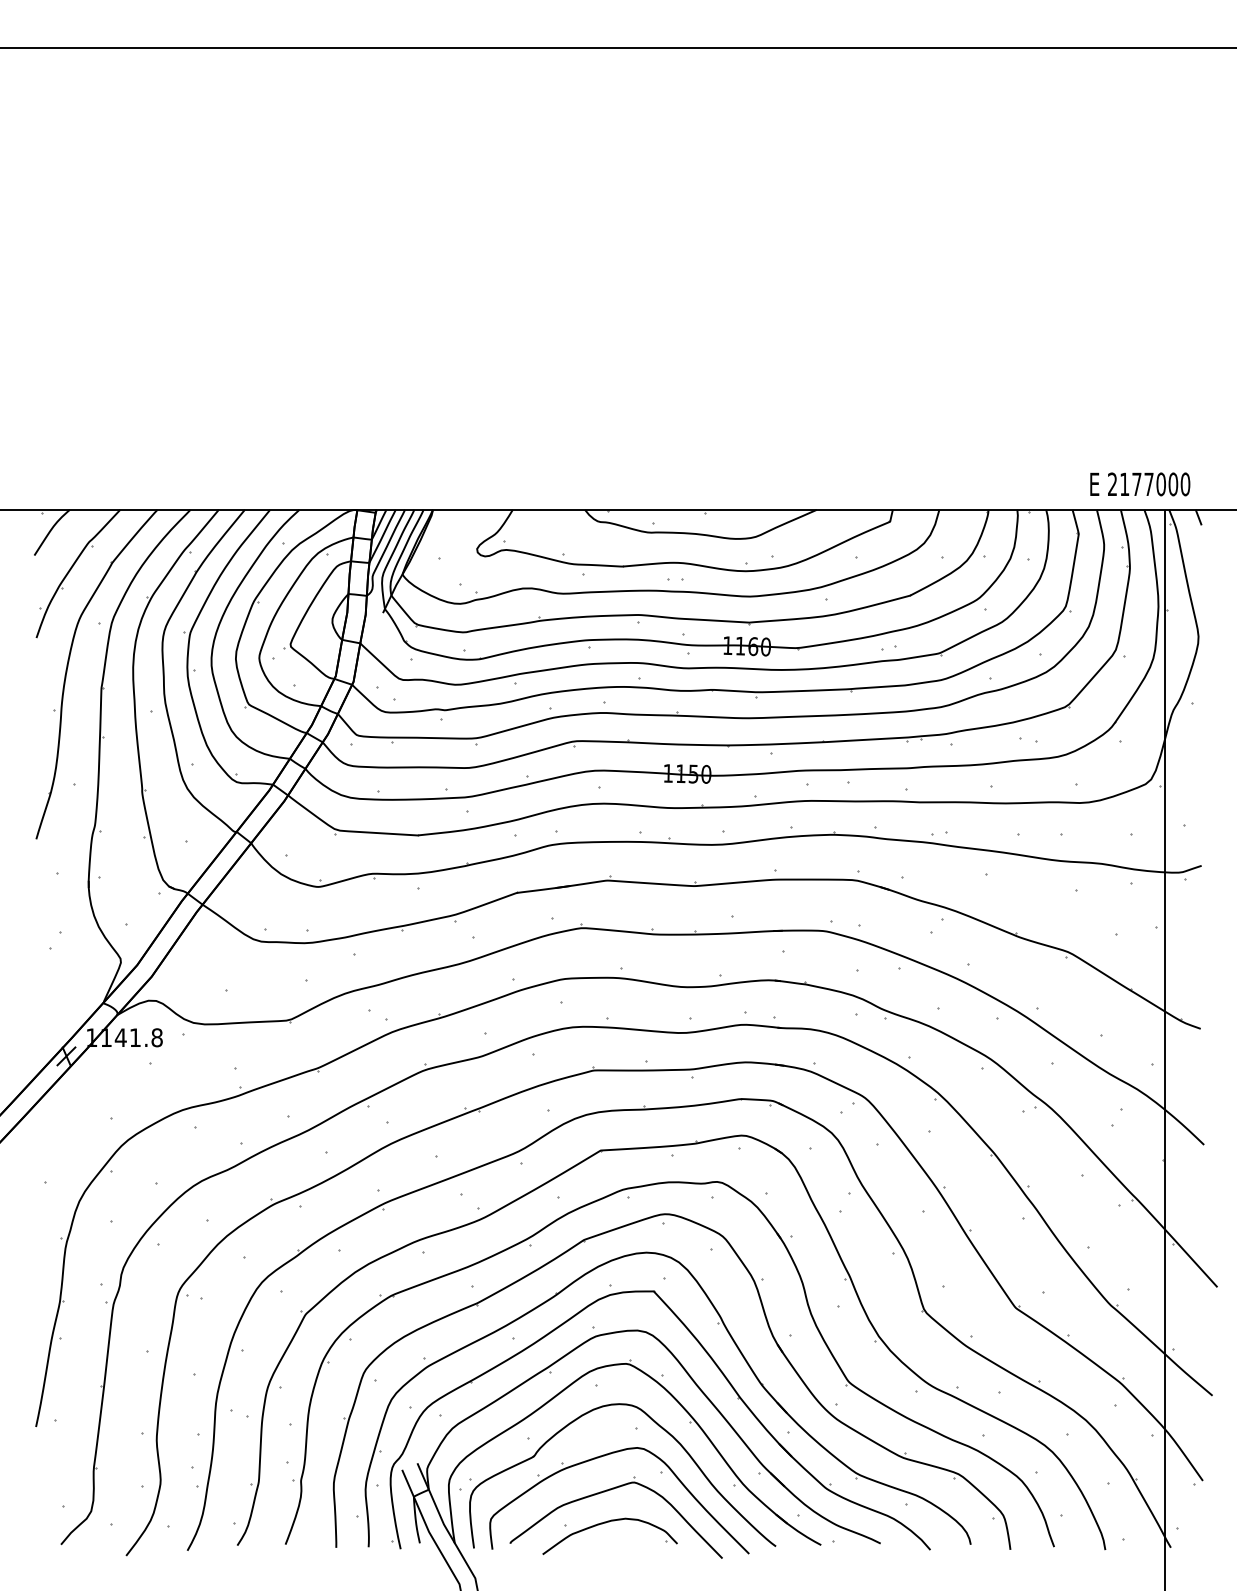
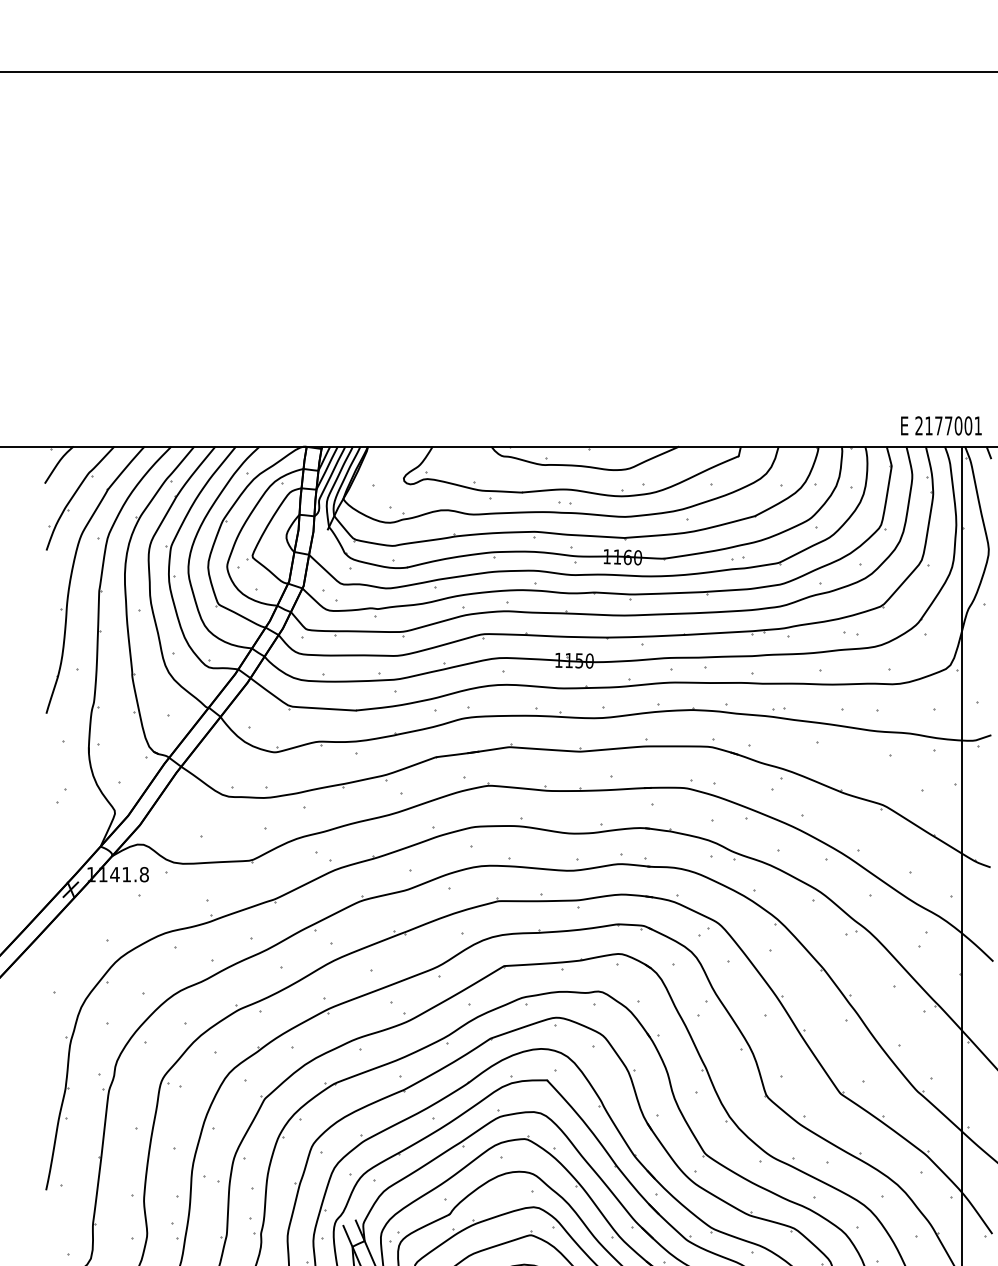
text: (1185, 484) -> (978, 426), 2177000 -> 2177001

